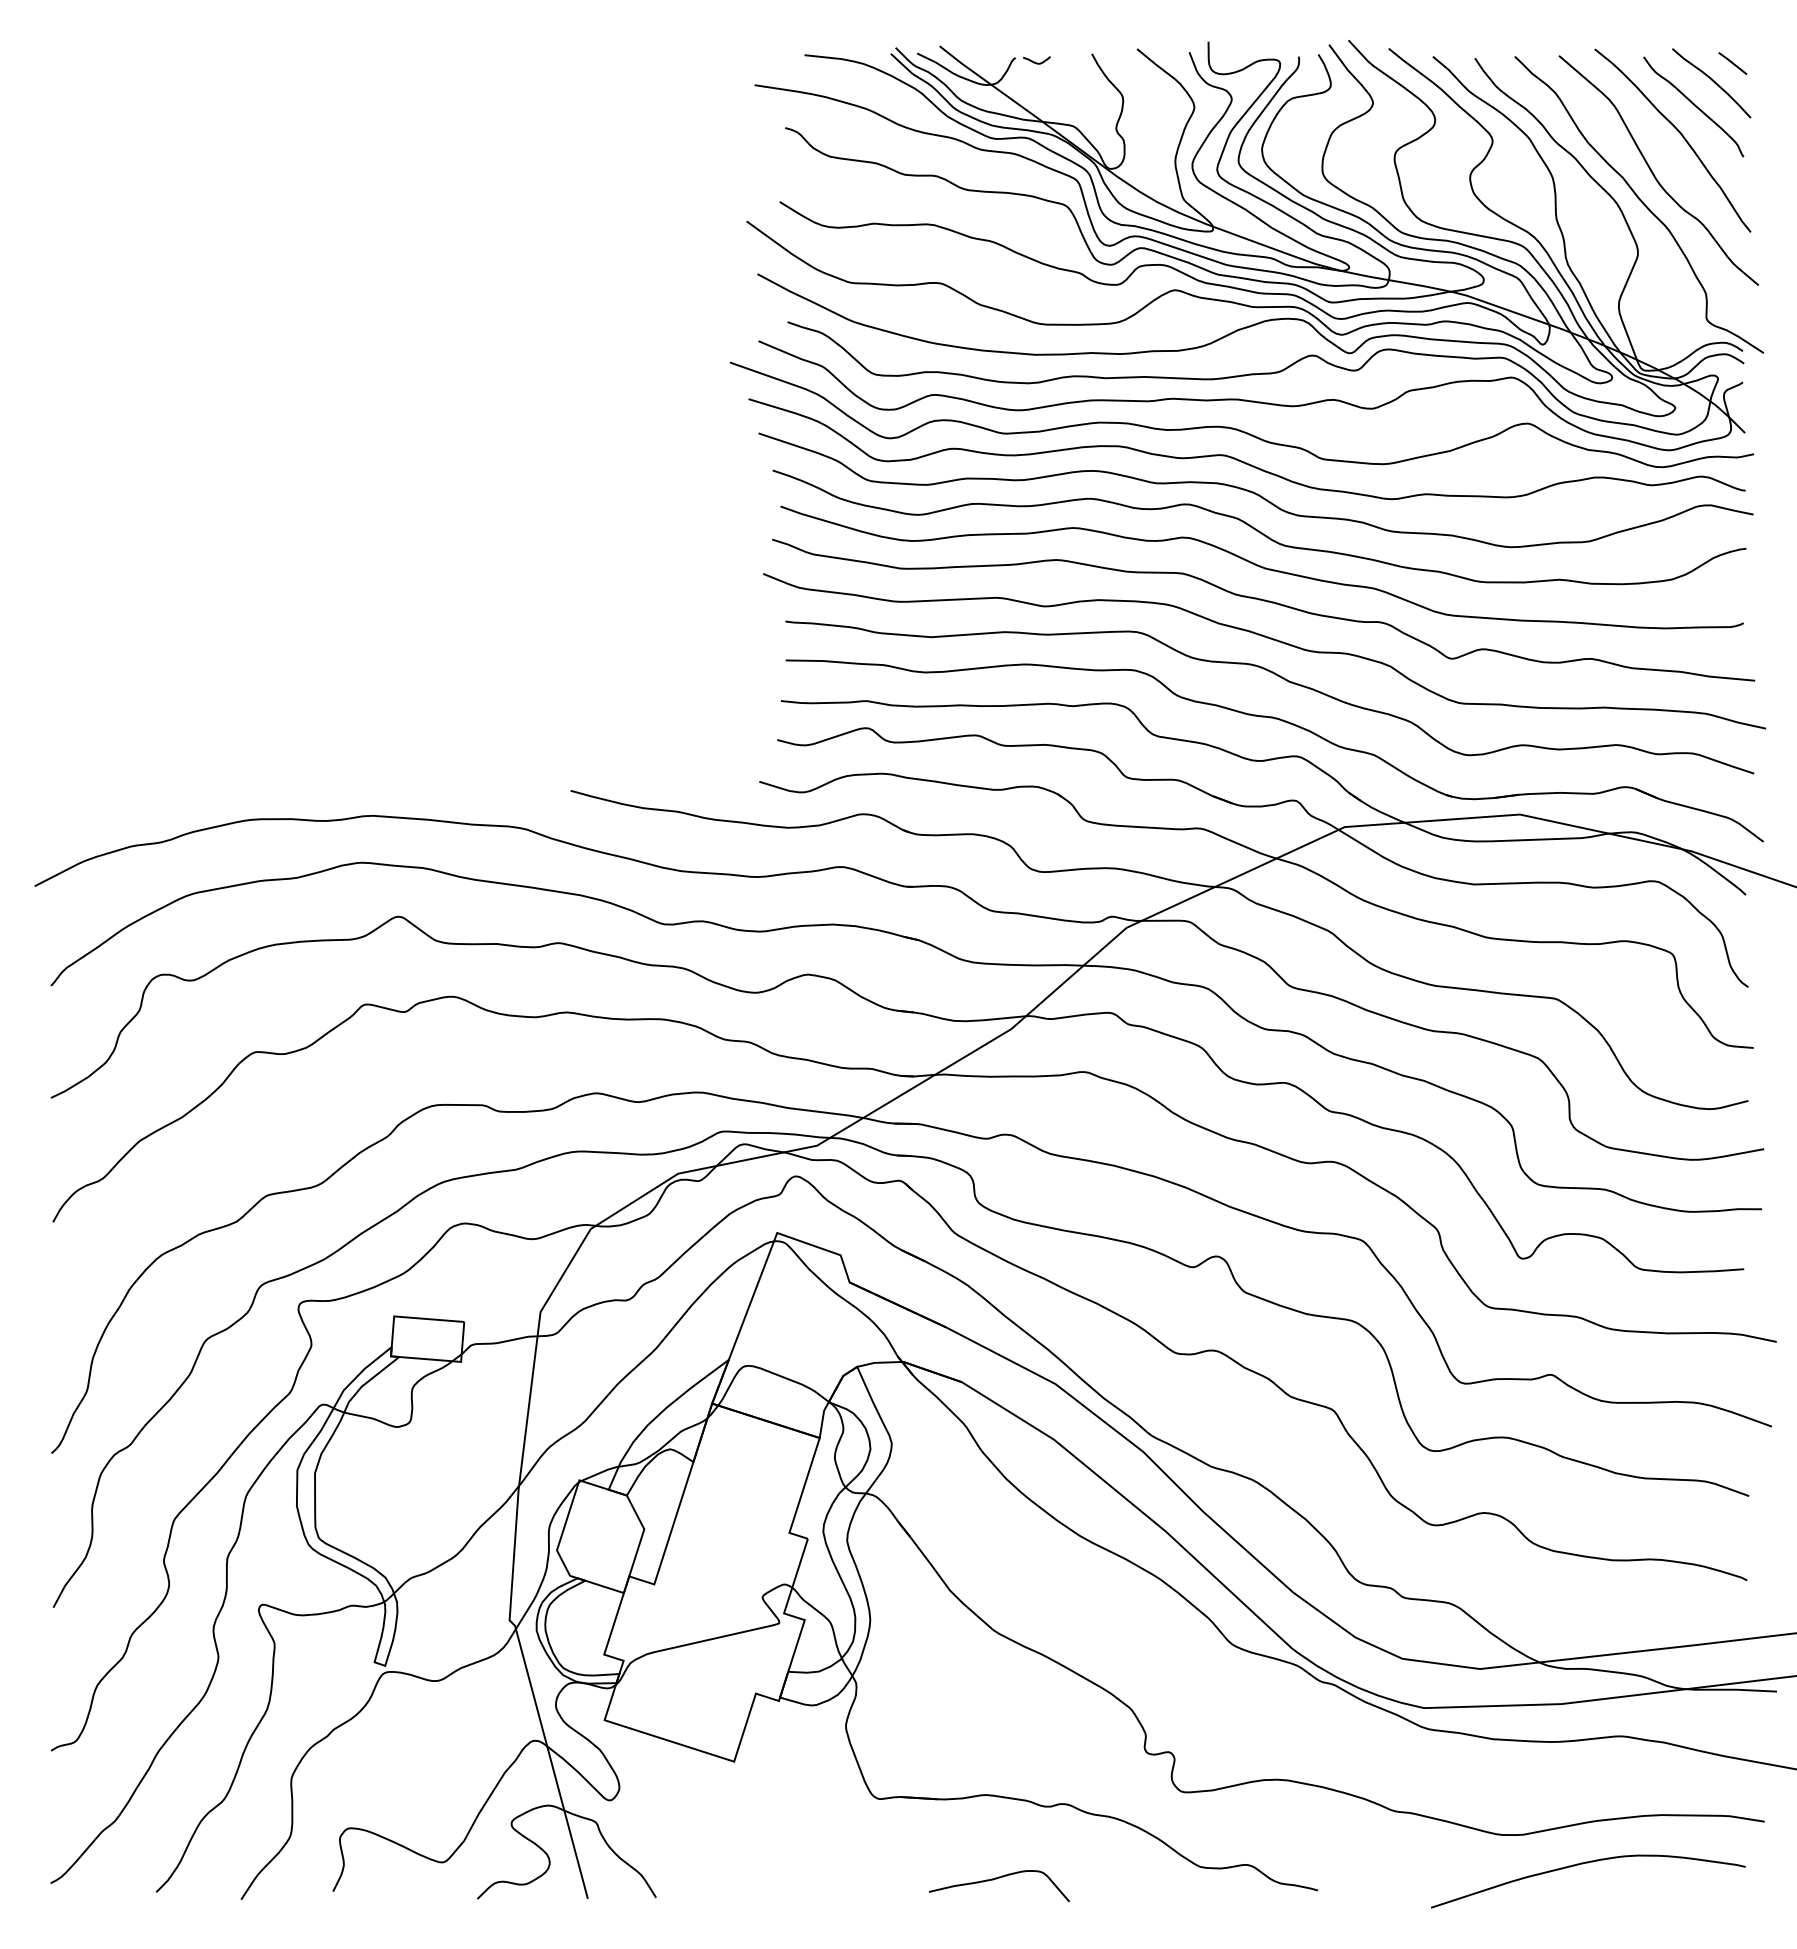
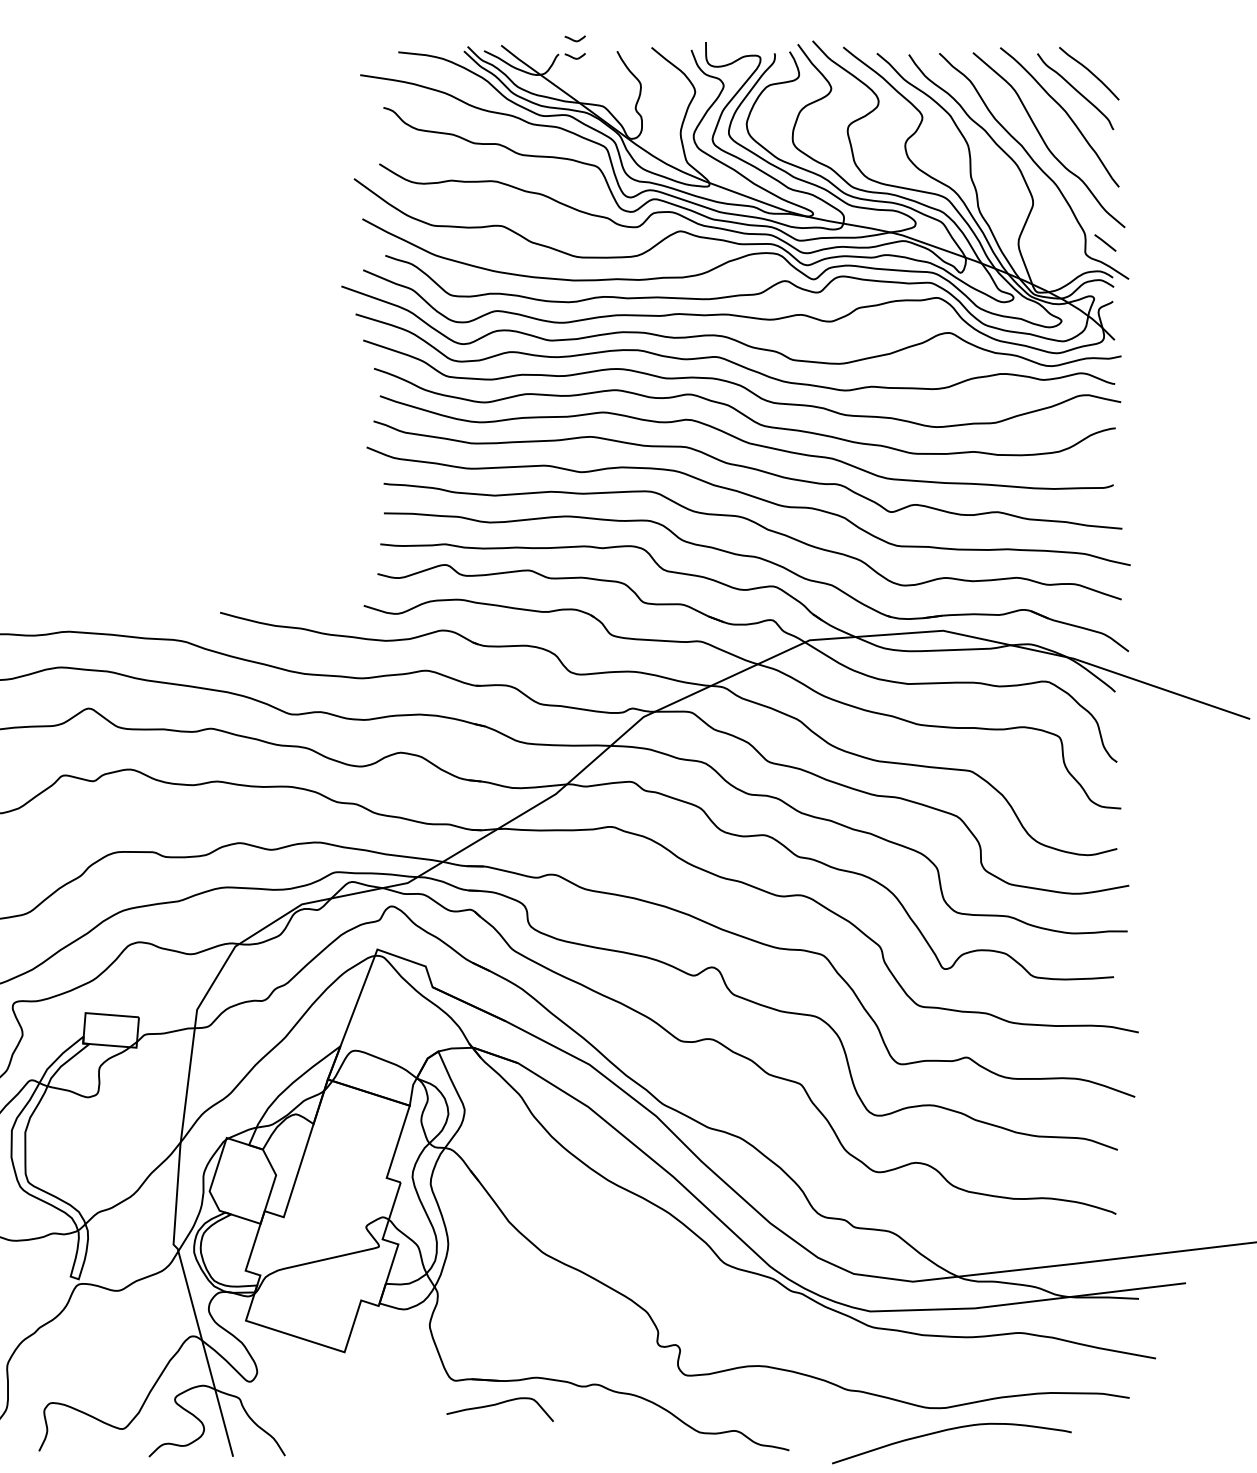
curve: (1036, 39) -> (574, 40), added
line: (1732, 63) -> (1105, 242), moved
curve: (1583, 1864) -> (948, 1430), moved
curve: (996, 1879) -> (497, 1404), moved

